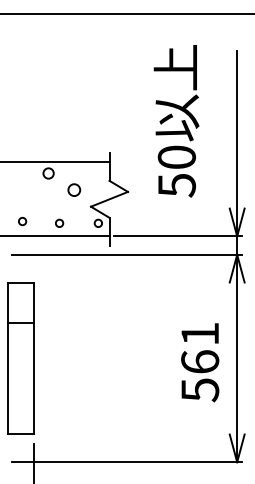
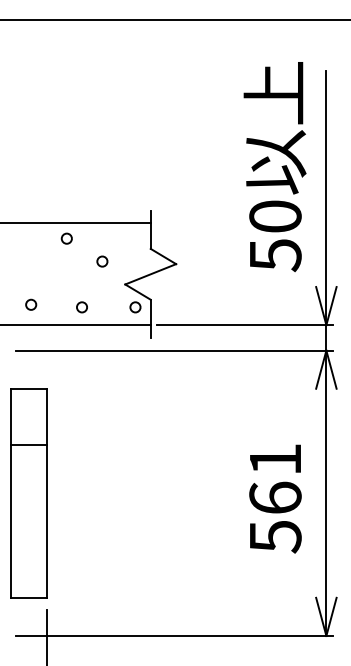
text: (176, 121) -> (274, 167), moved
circle: (48, 173) -> (66, 238), size x0.71
circle: (74, 190) -> (102, 261), size x0.62

